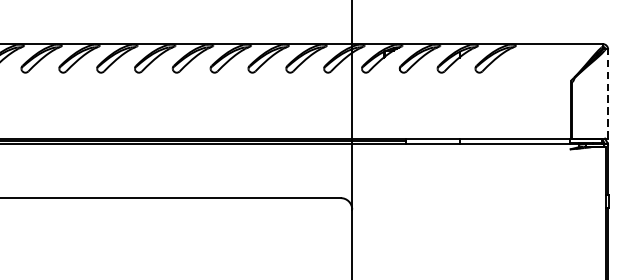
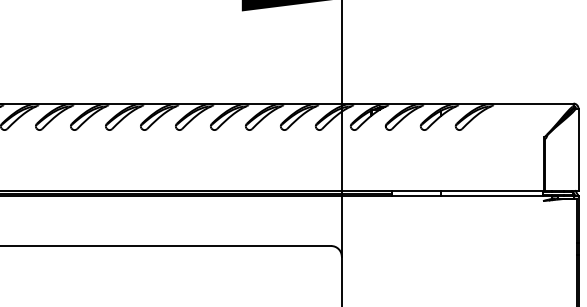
line: (608, 93) -> (578, 149), dashed -> solid

